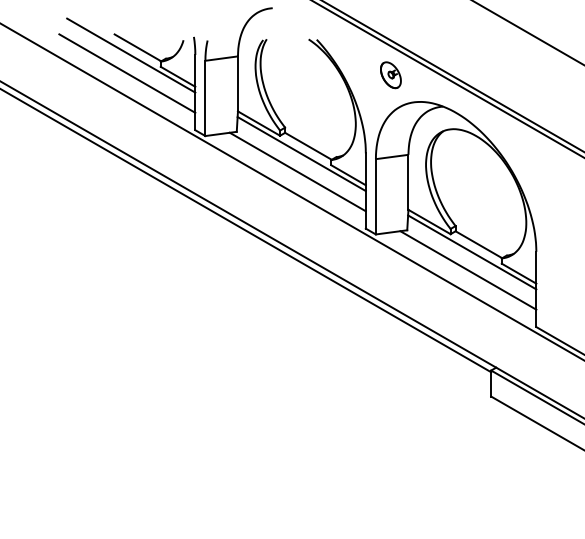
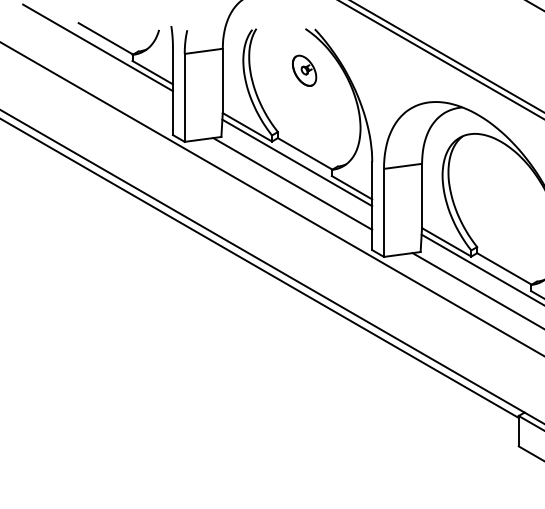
line: (127, 73) -> (93, 68), removed
part: (390, 75) -> (304, 71), moved

